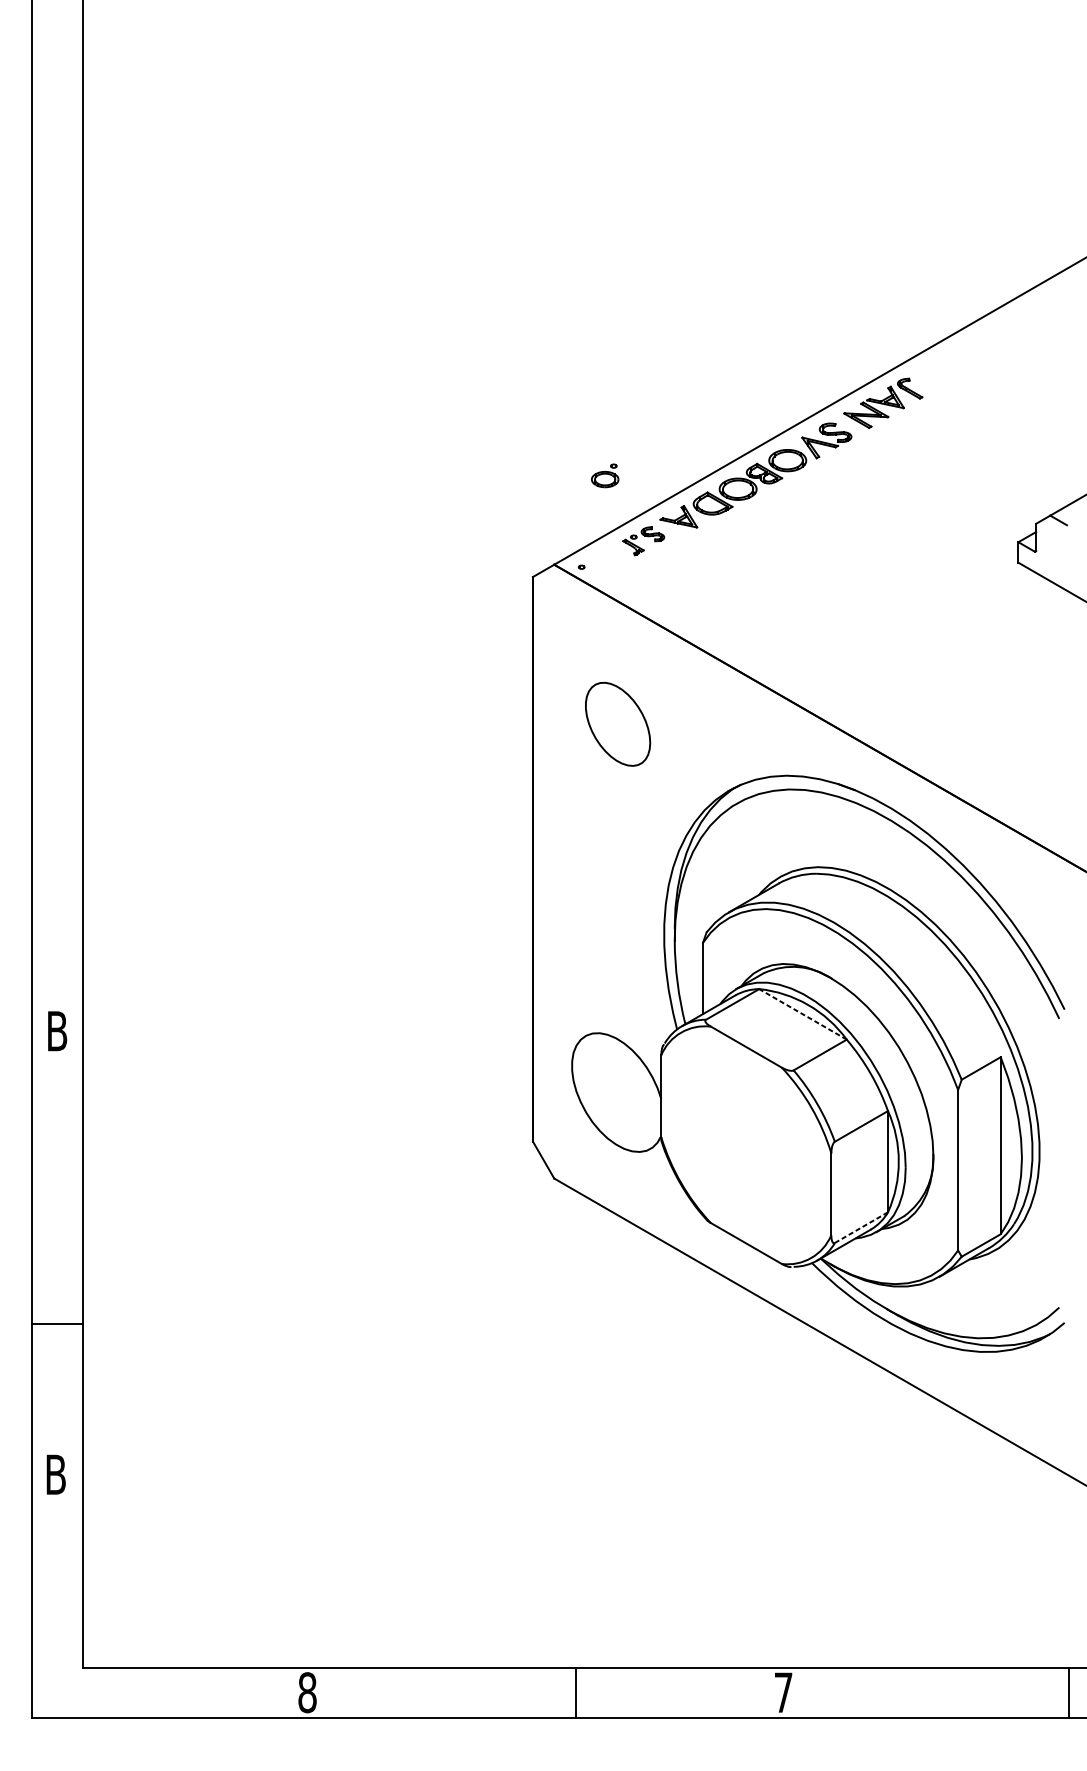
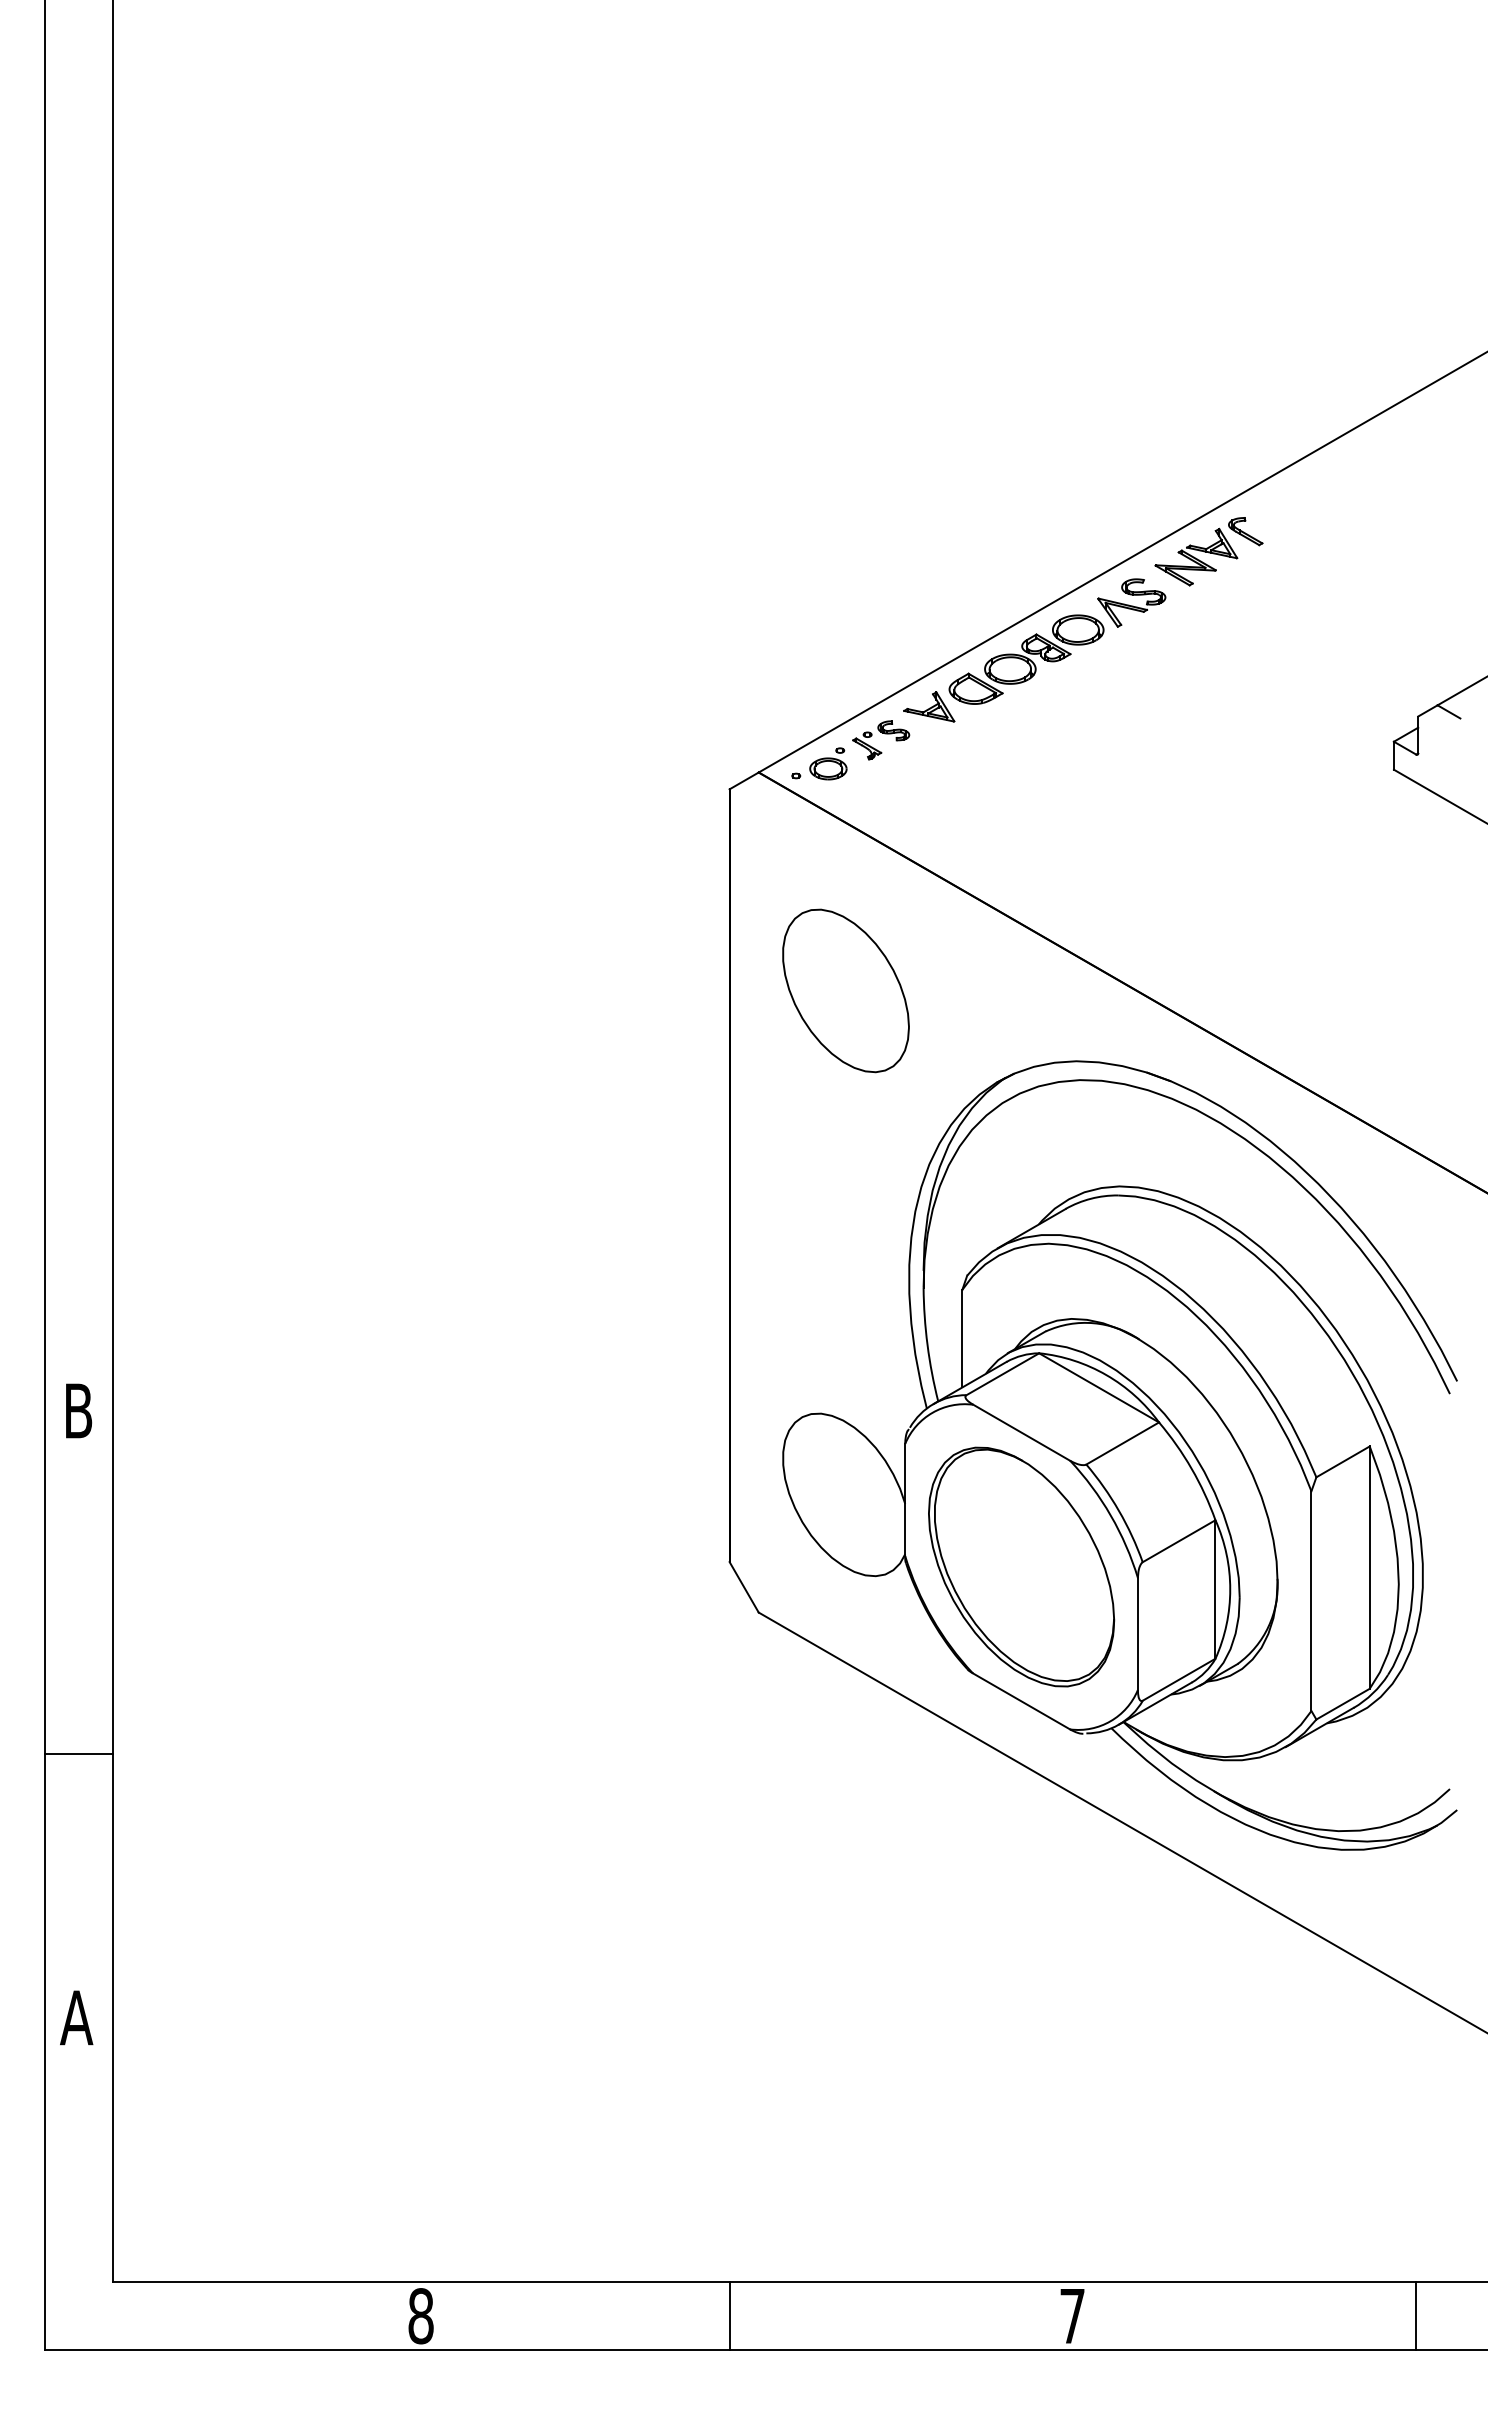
part: (605, 475) -> (828, 763), moved
part: (617, 724) -> (845, 990), size x1.43
line: (802, 1014) -> (1098, 1387), dashed -> solid
part: (746, 1144) -> (1021, 1566), added
line: (861, 1227) -> (1179, 1679), dashed -> solid
line: (57, 1323) -> (78, 1753), moved
text: (55, 1474) -> (76, 2017), B -> A
line: (576, 1692) -> (730, 2315), moved
line: (1069, 1692) -> (1416, 2315), moved

